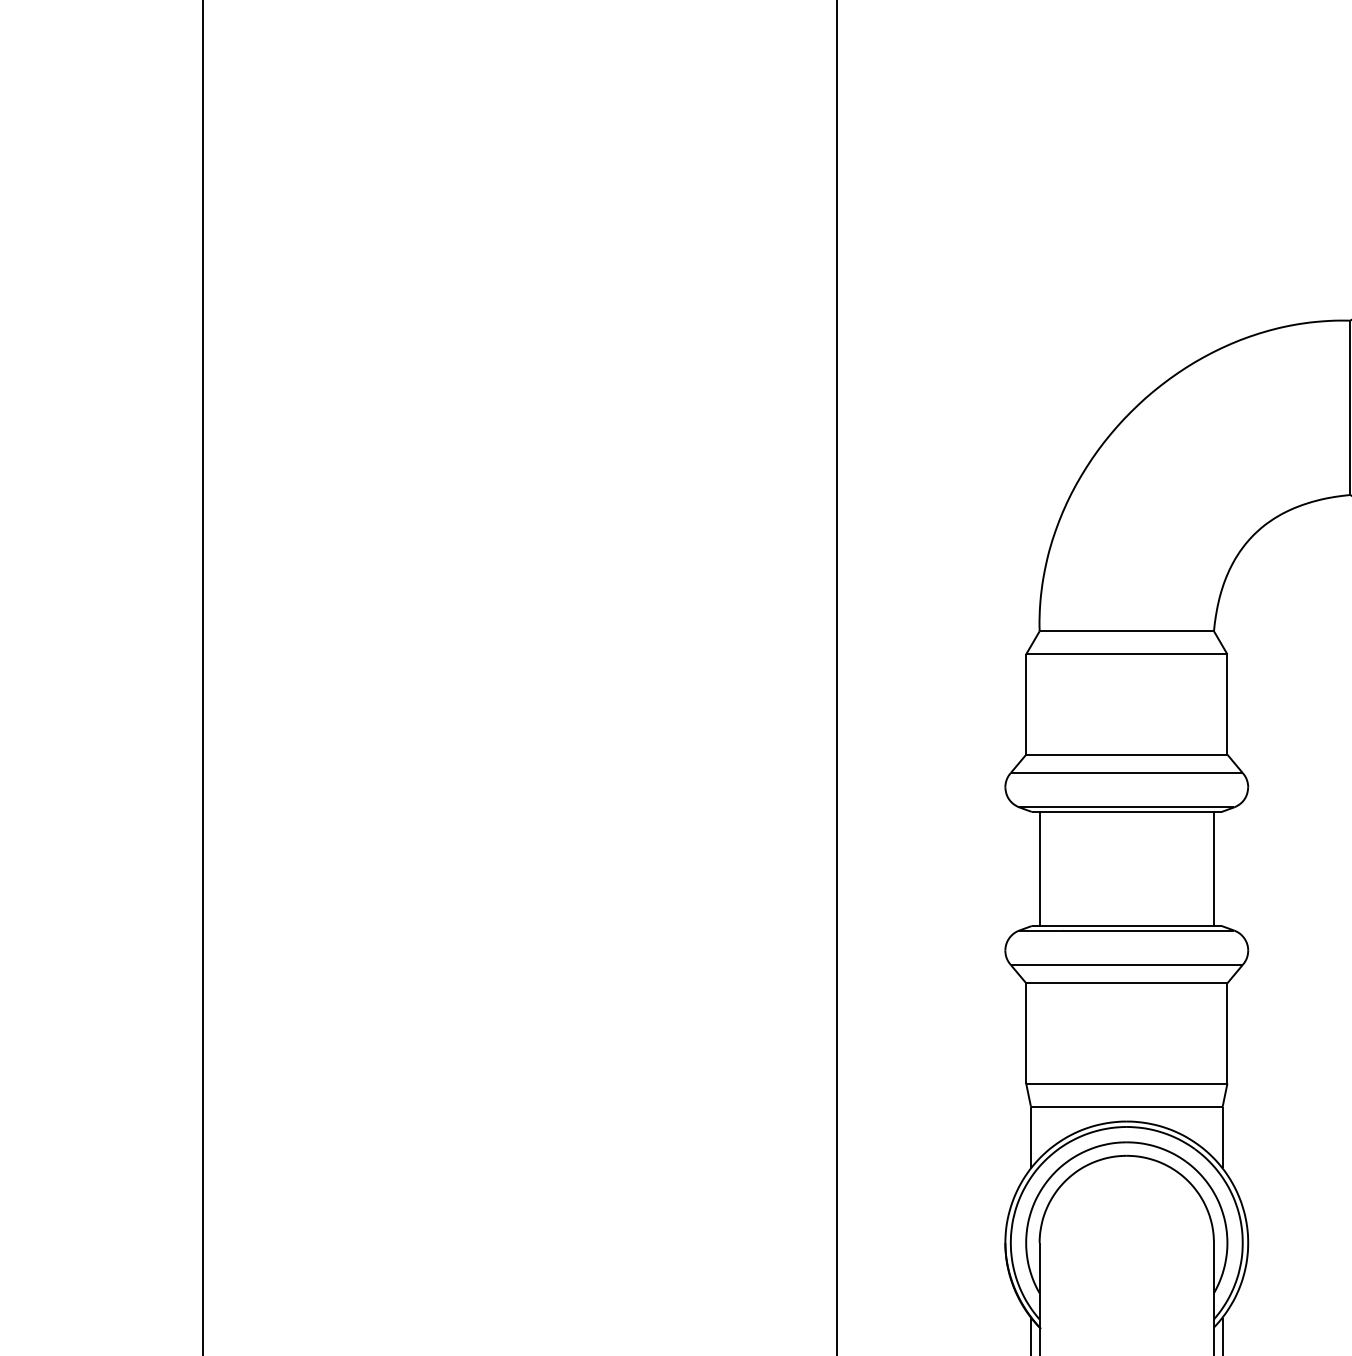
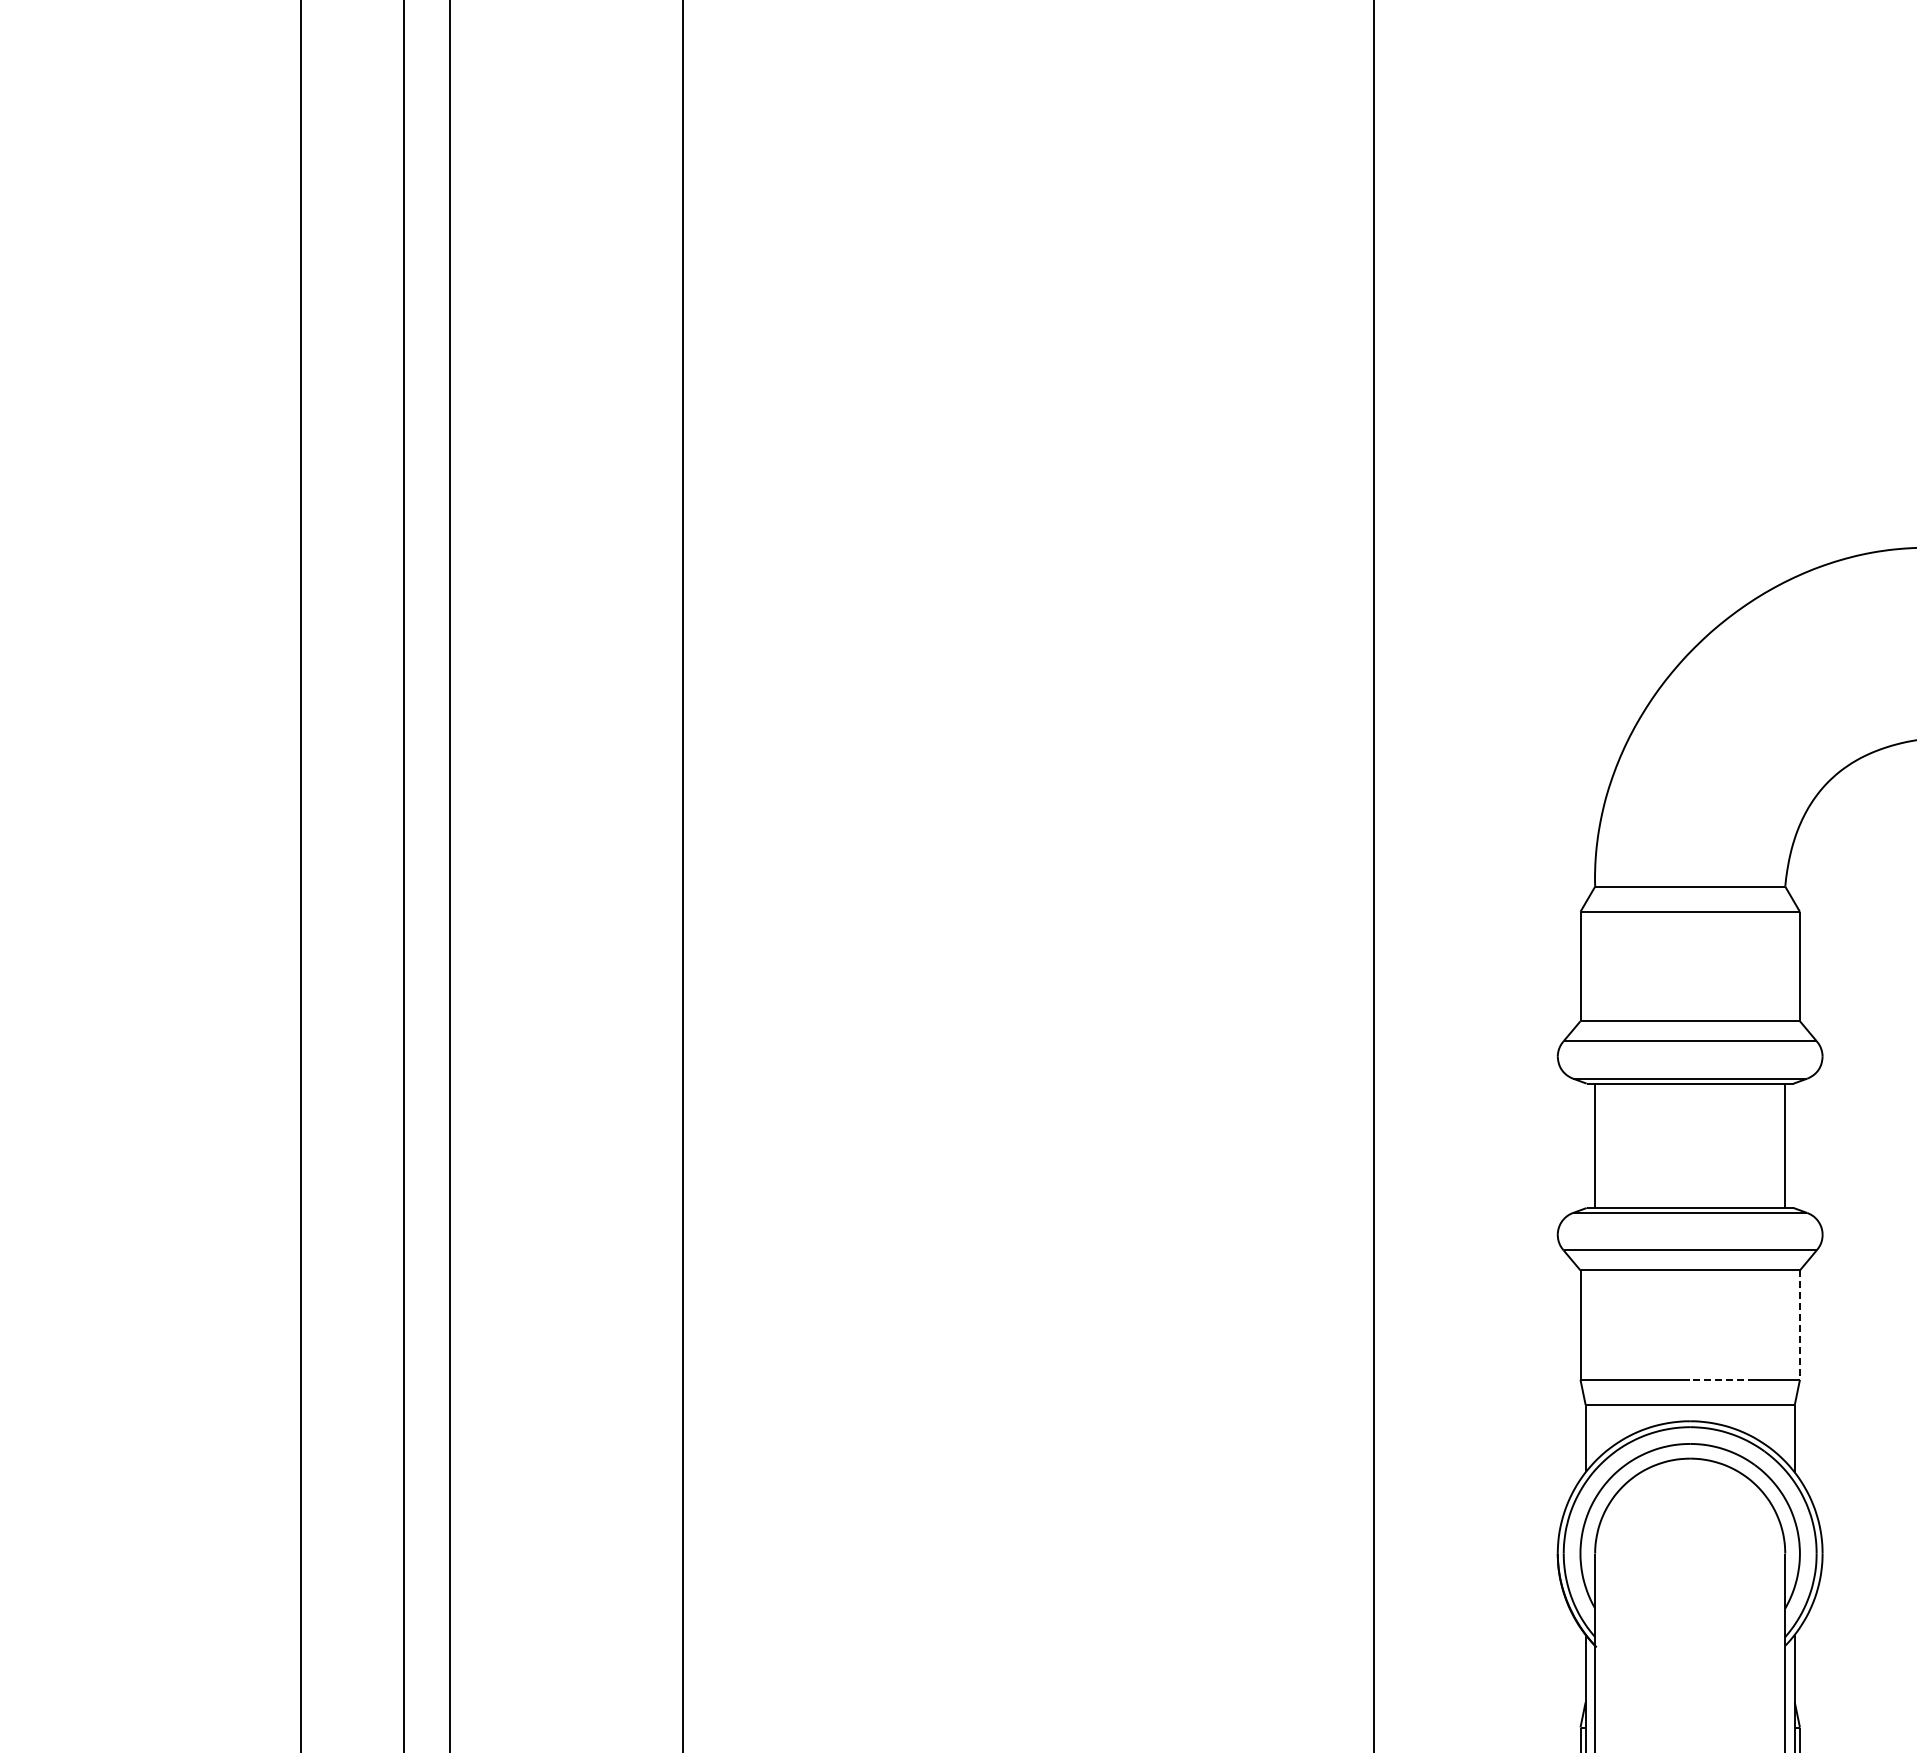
line: (1227, 1033) -> (1799, 1325), solid -> dashed
line: (1155, 1083) -> (1721, 1379), solid -> dashed

